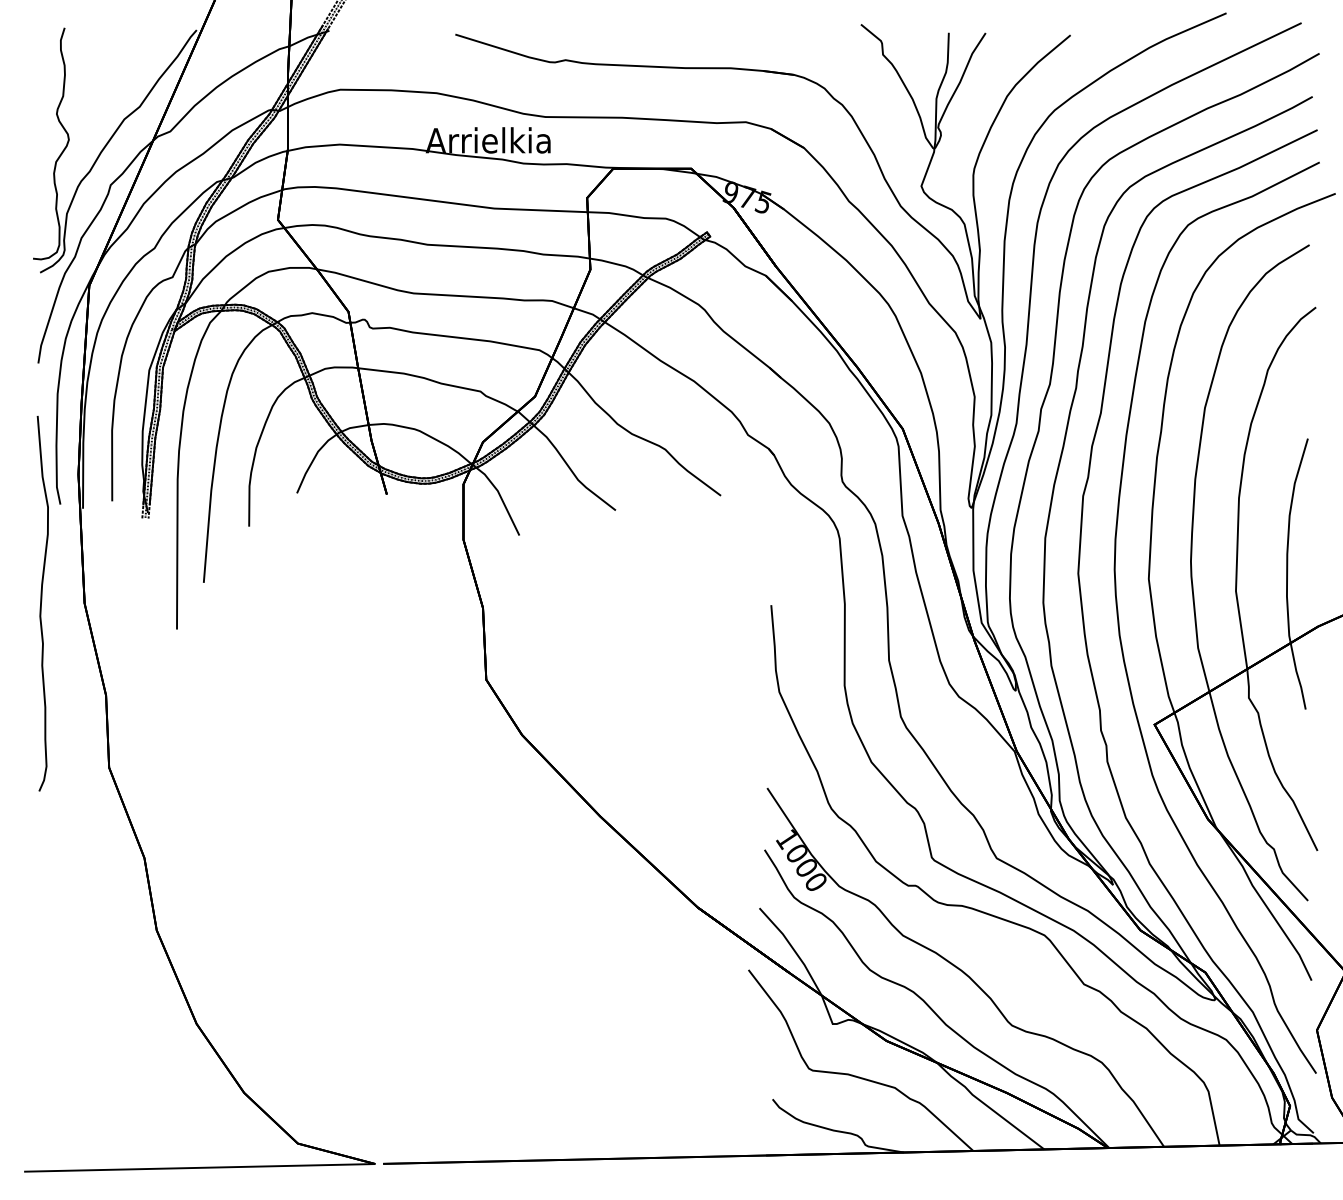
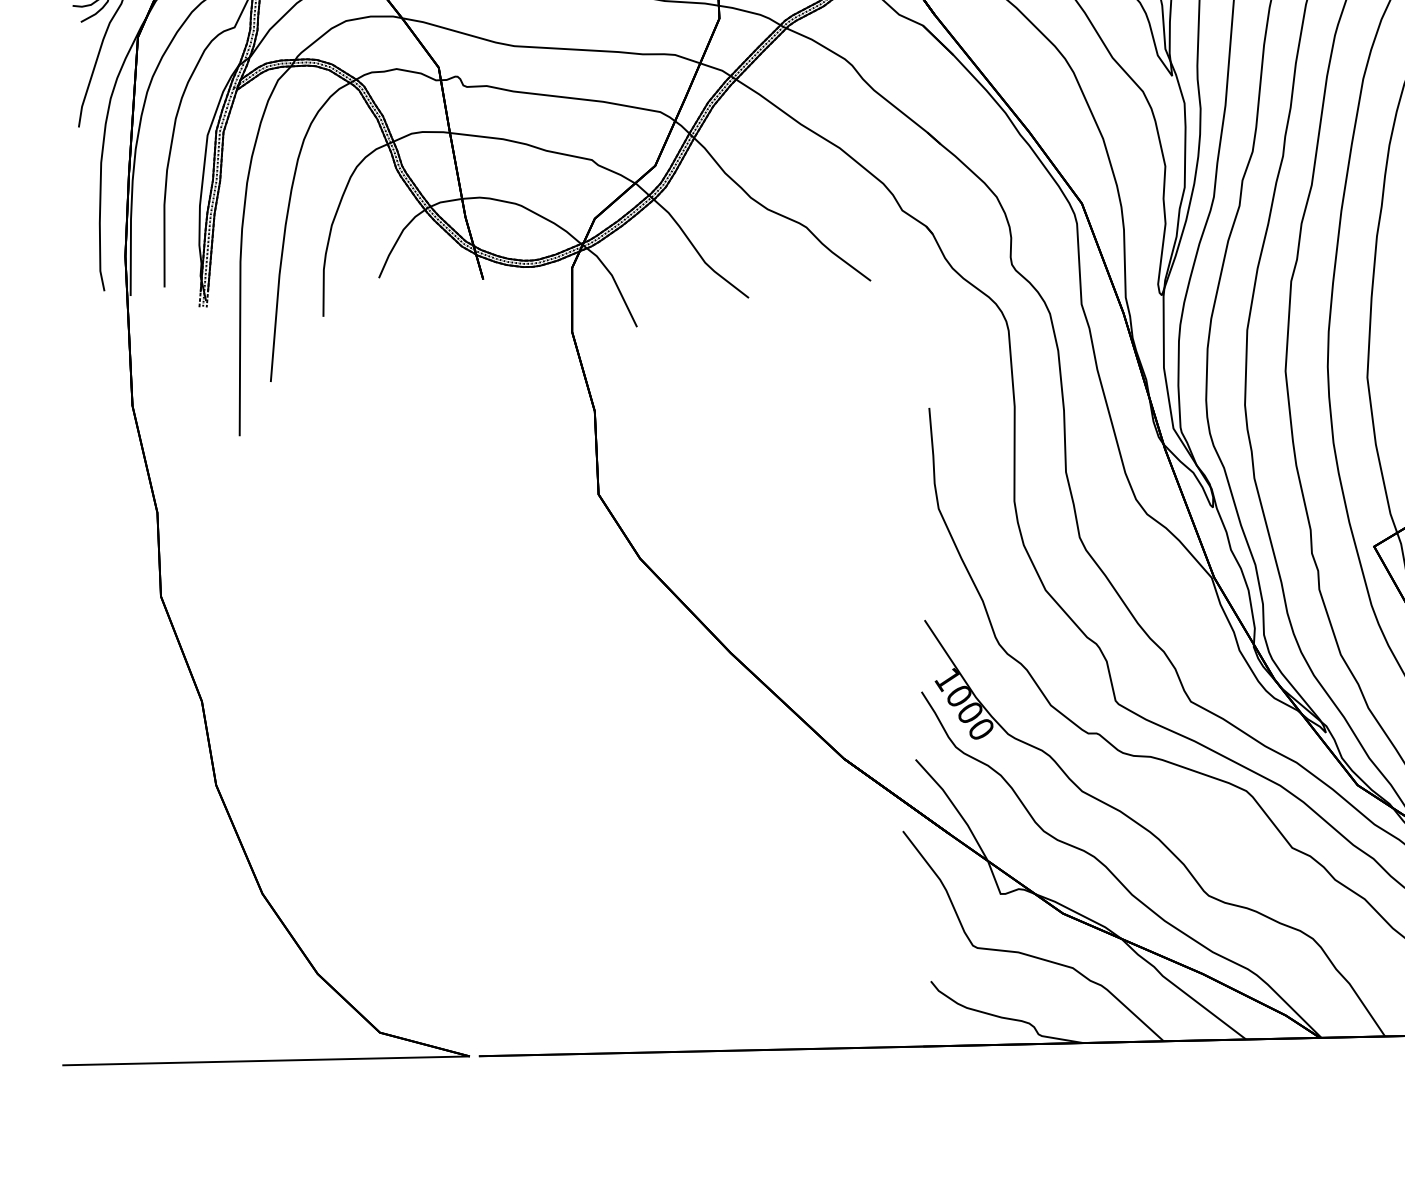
curve: (41, 603) -> (82, 405), removed

